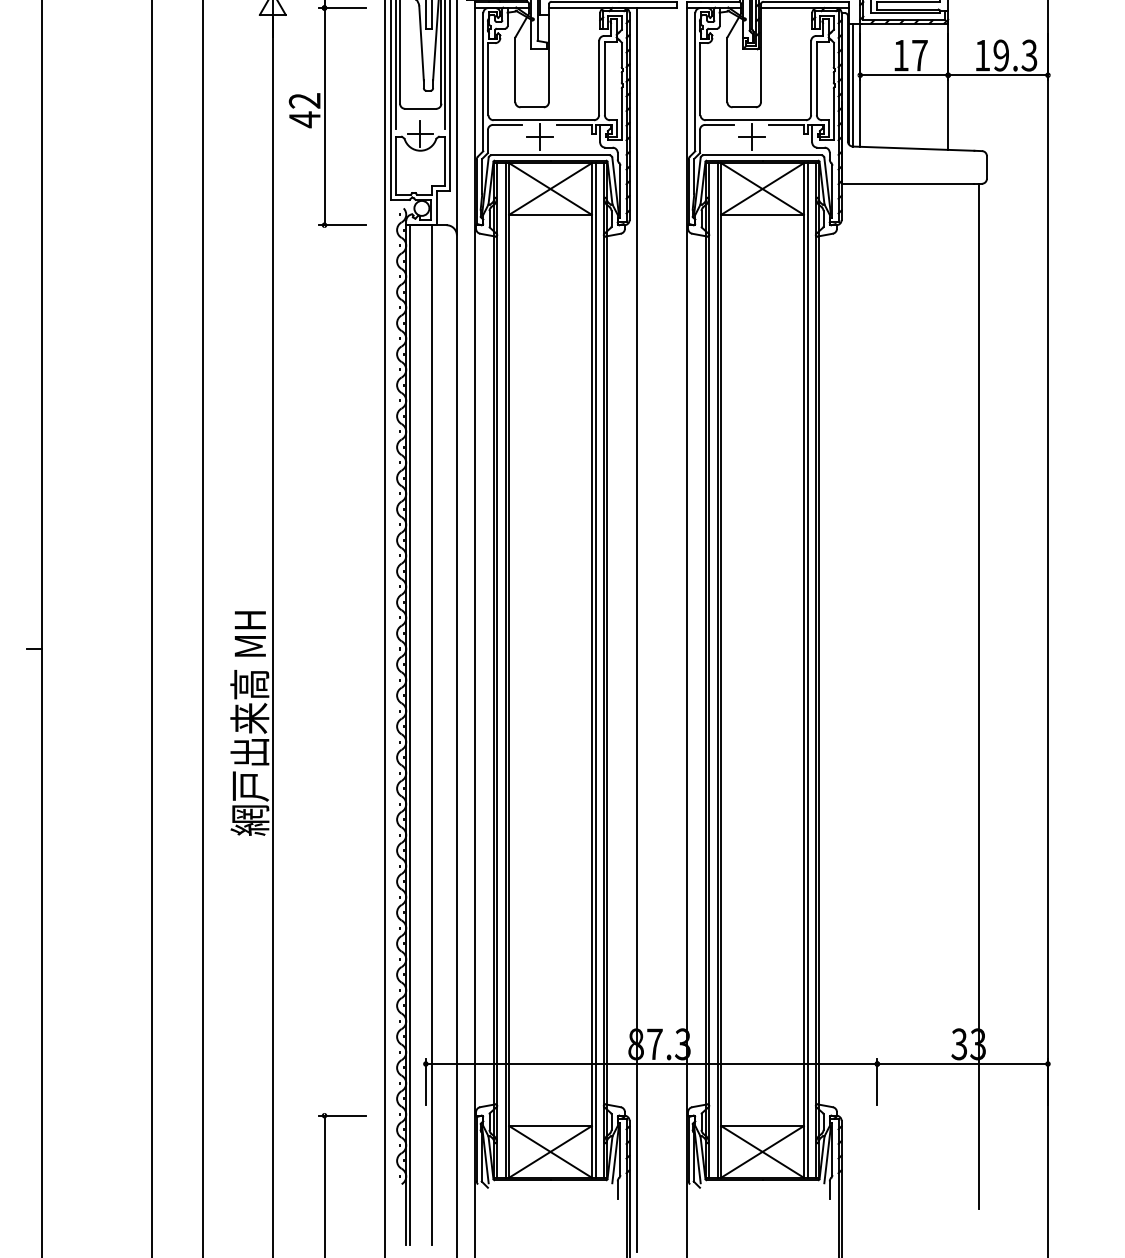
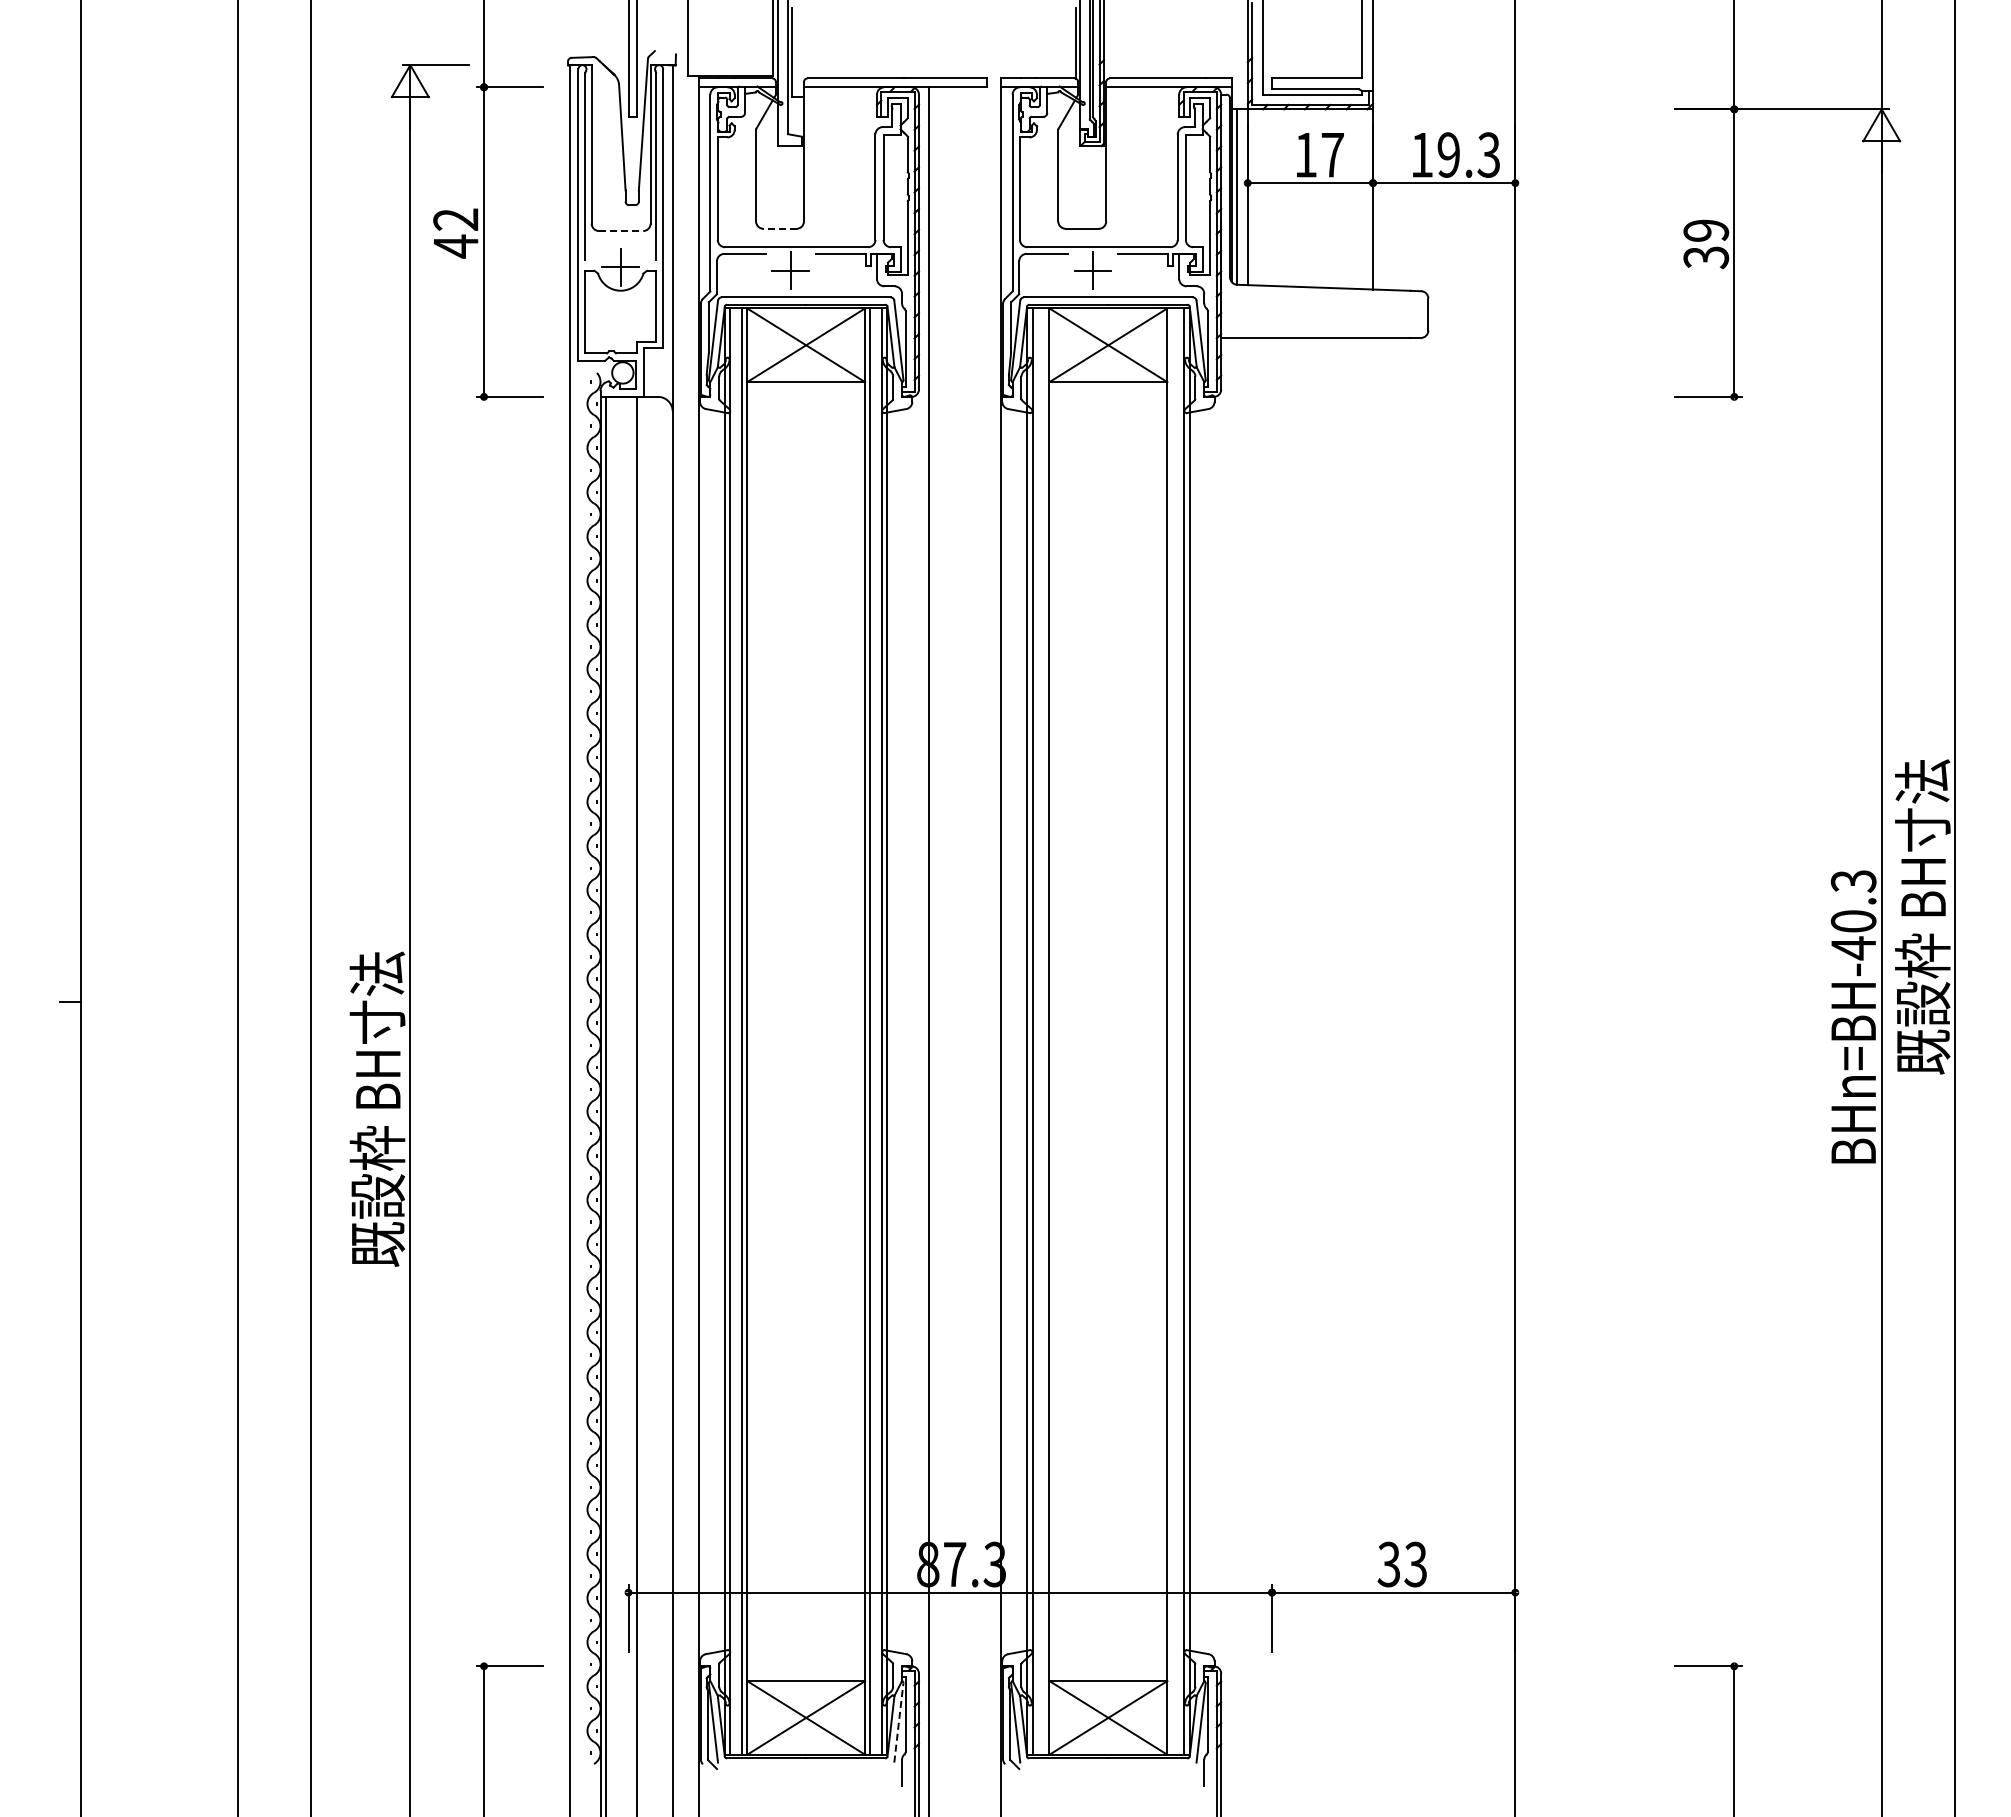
line: (532, 107) -> (780, 228), solid -> dashed
line: (420, 109) -> (621, 231), solid -> dashed
line: (717, 670) -> (1044, 1031), removed
line: (807, 670) -> (1172, 1031), removed
line: (979, 696) -> (1417, 1068), removed
text: (249, 723) -> (377, 1107), 網戸出来高 MH -> 既設枠 BH寸法
line: (615, 1155) -> (898, 1723), solid -> dashed

